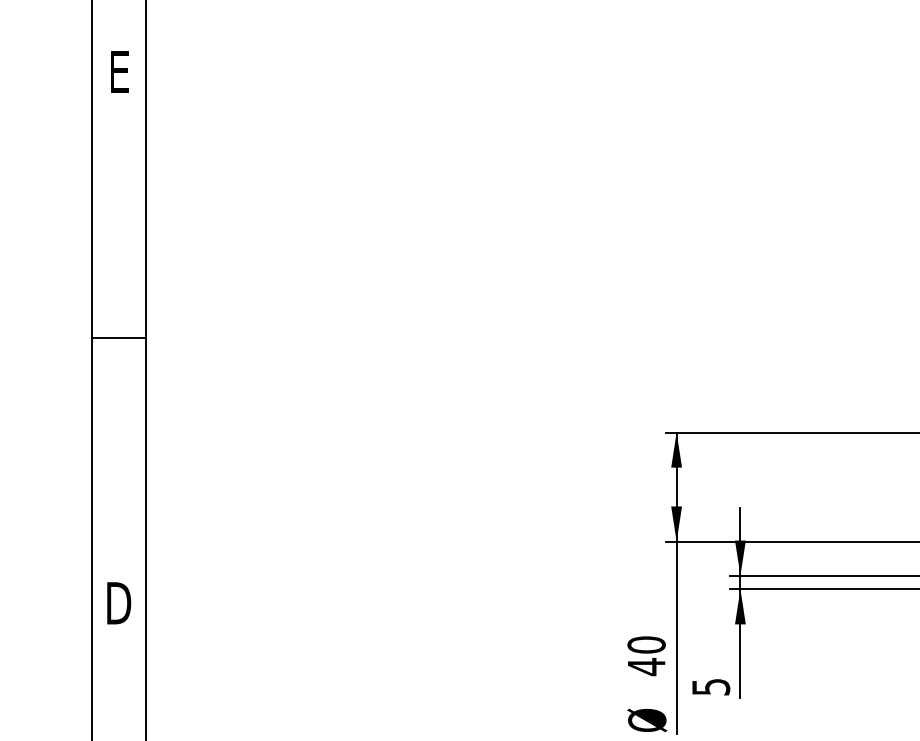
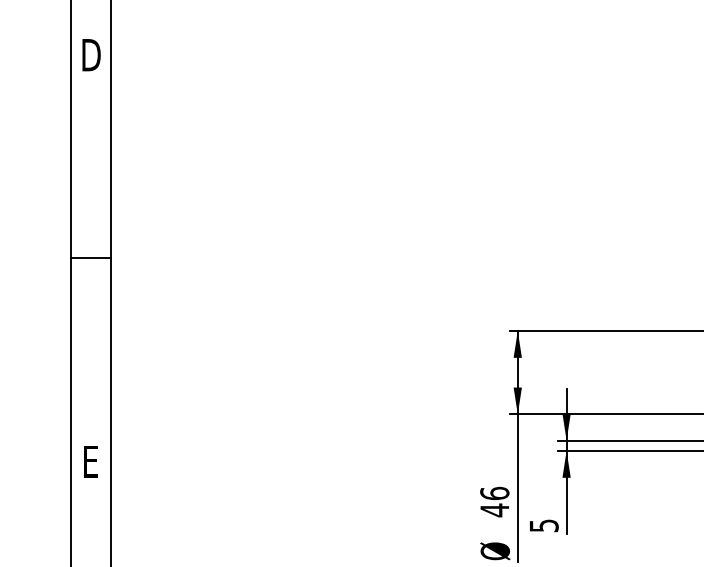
text: (119, 72) -> (91, 55), E -> D
text: (119, 603) -> (91, 461), D -> E
text: (646, 644) -> (494, 493), 40 -> 46

